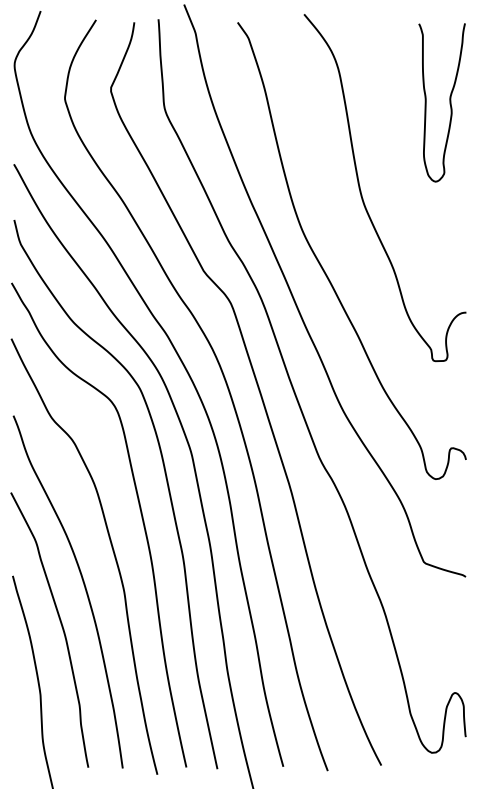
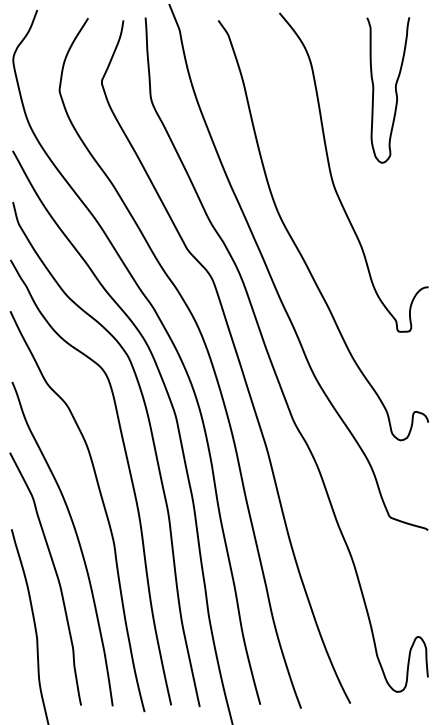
curve: (448, 99) -> (394, 87), moved

